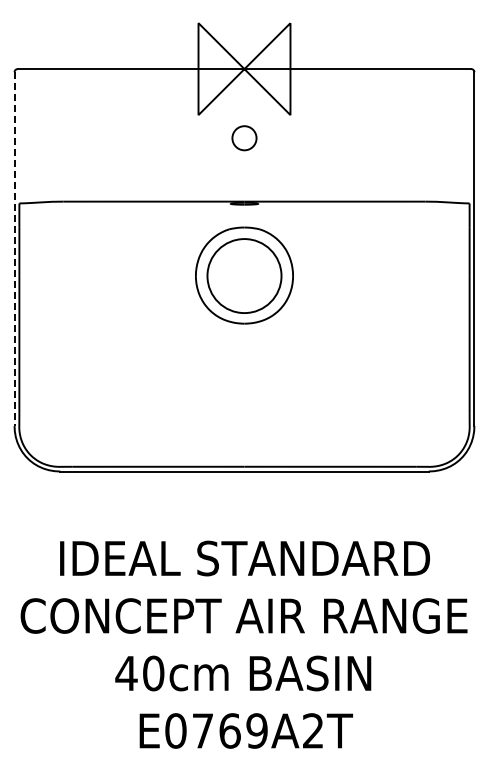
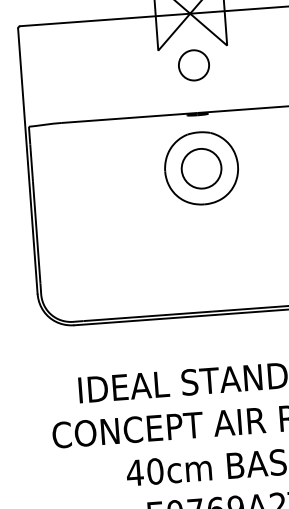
circle: (244, 138) -> (194, 65), size x1.67
line: (14, 249) -> (27, 161), dashed -> solid
circle: (244, 275) -> (201, 168), size x0.71

